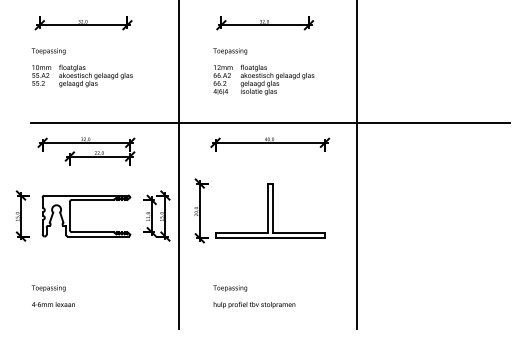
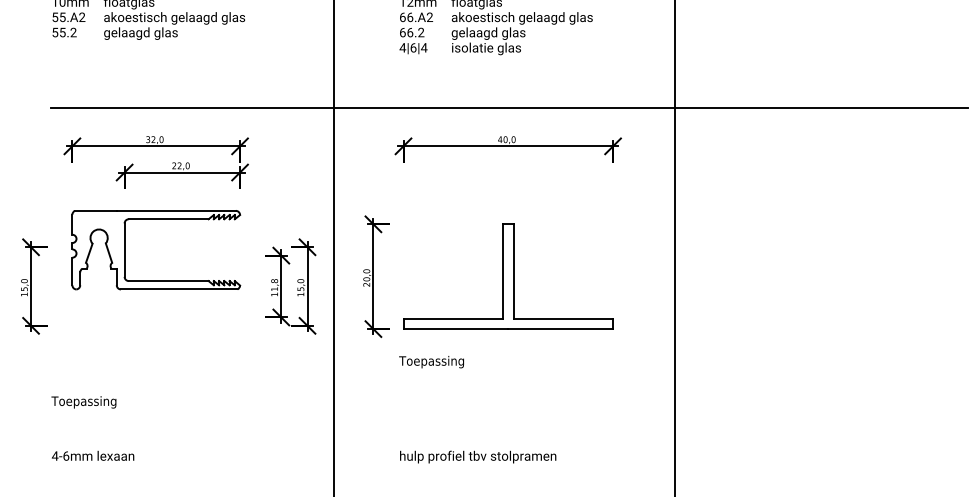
part: (86, 200) -> (156, 220), moved
text: (48, 288) -> (83, 402), moved
text: (230, 288) -> (432, 362), moved

